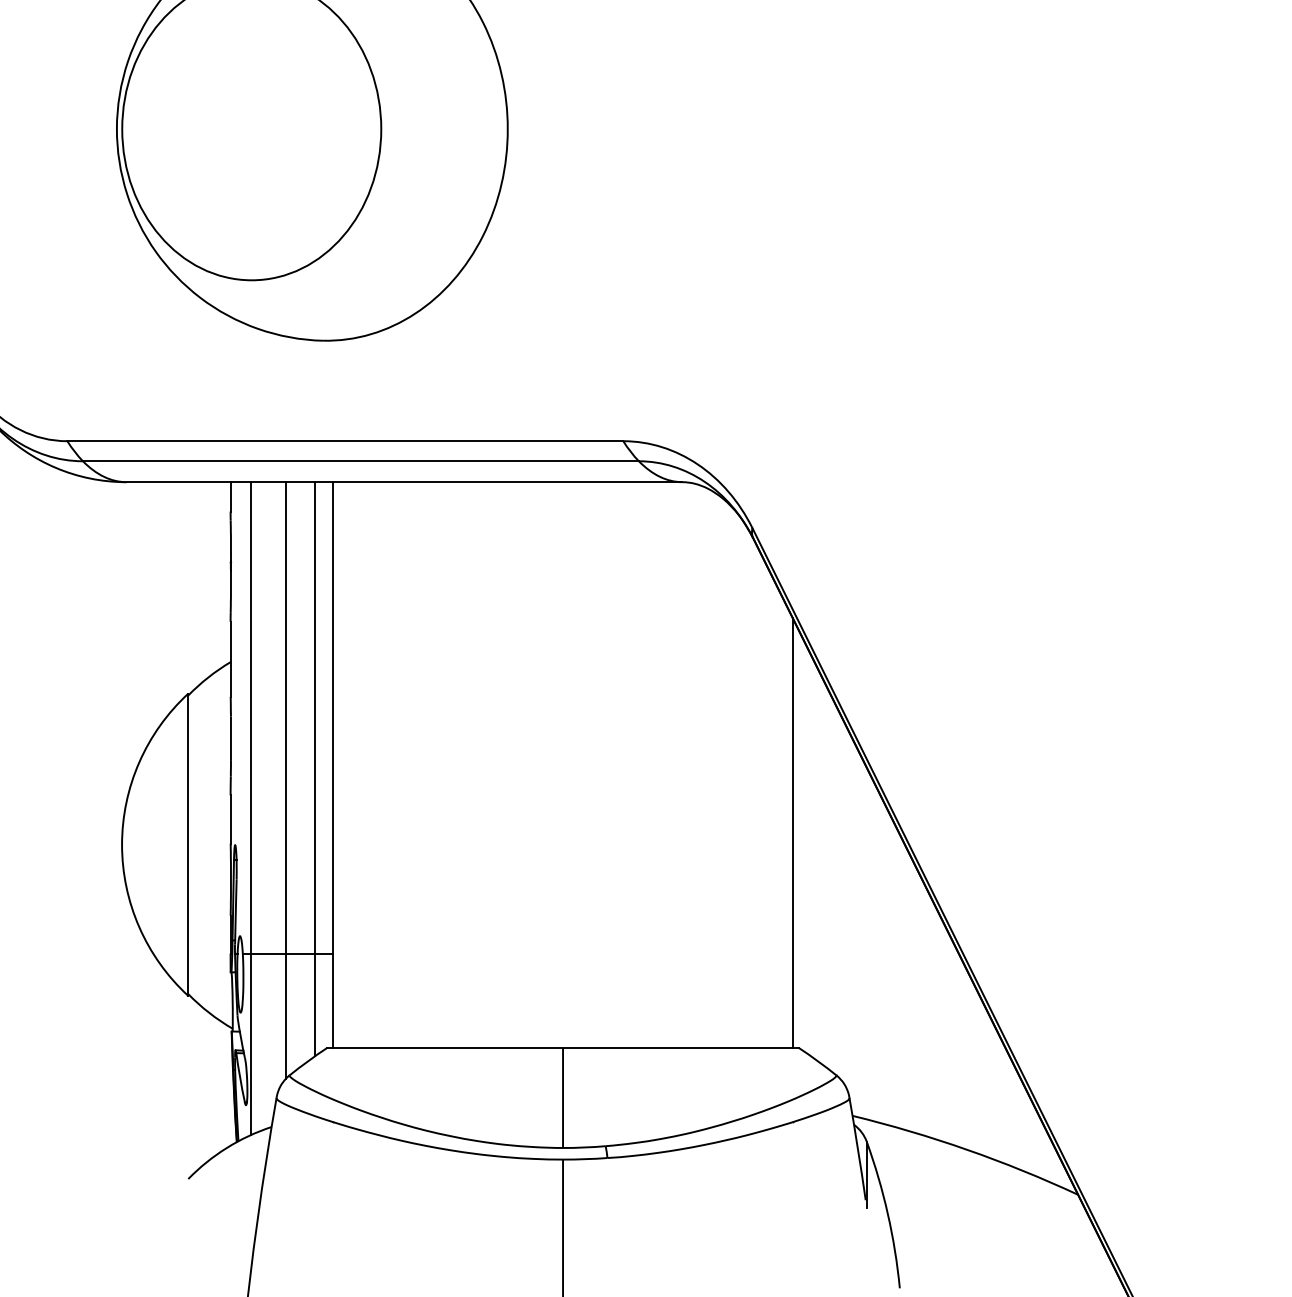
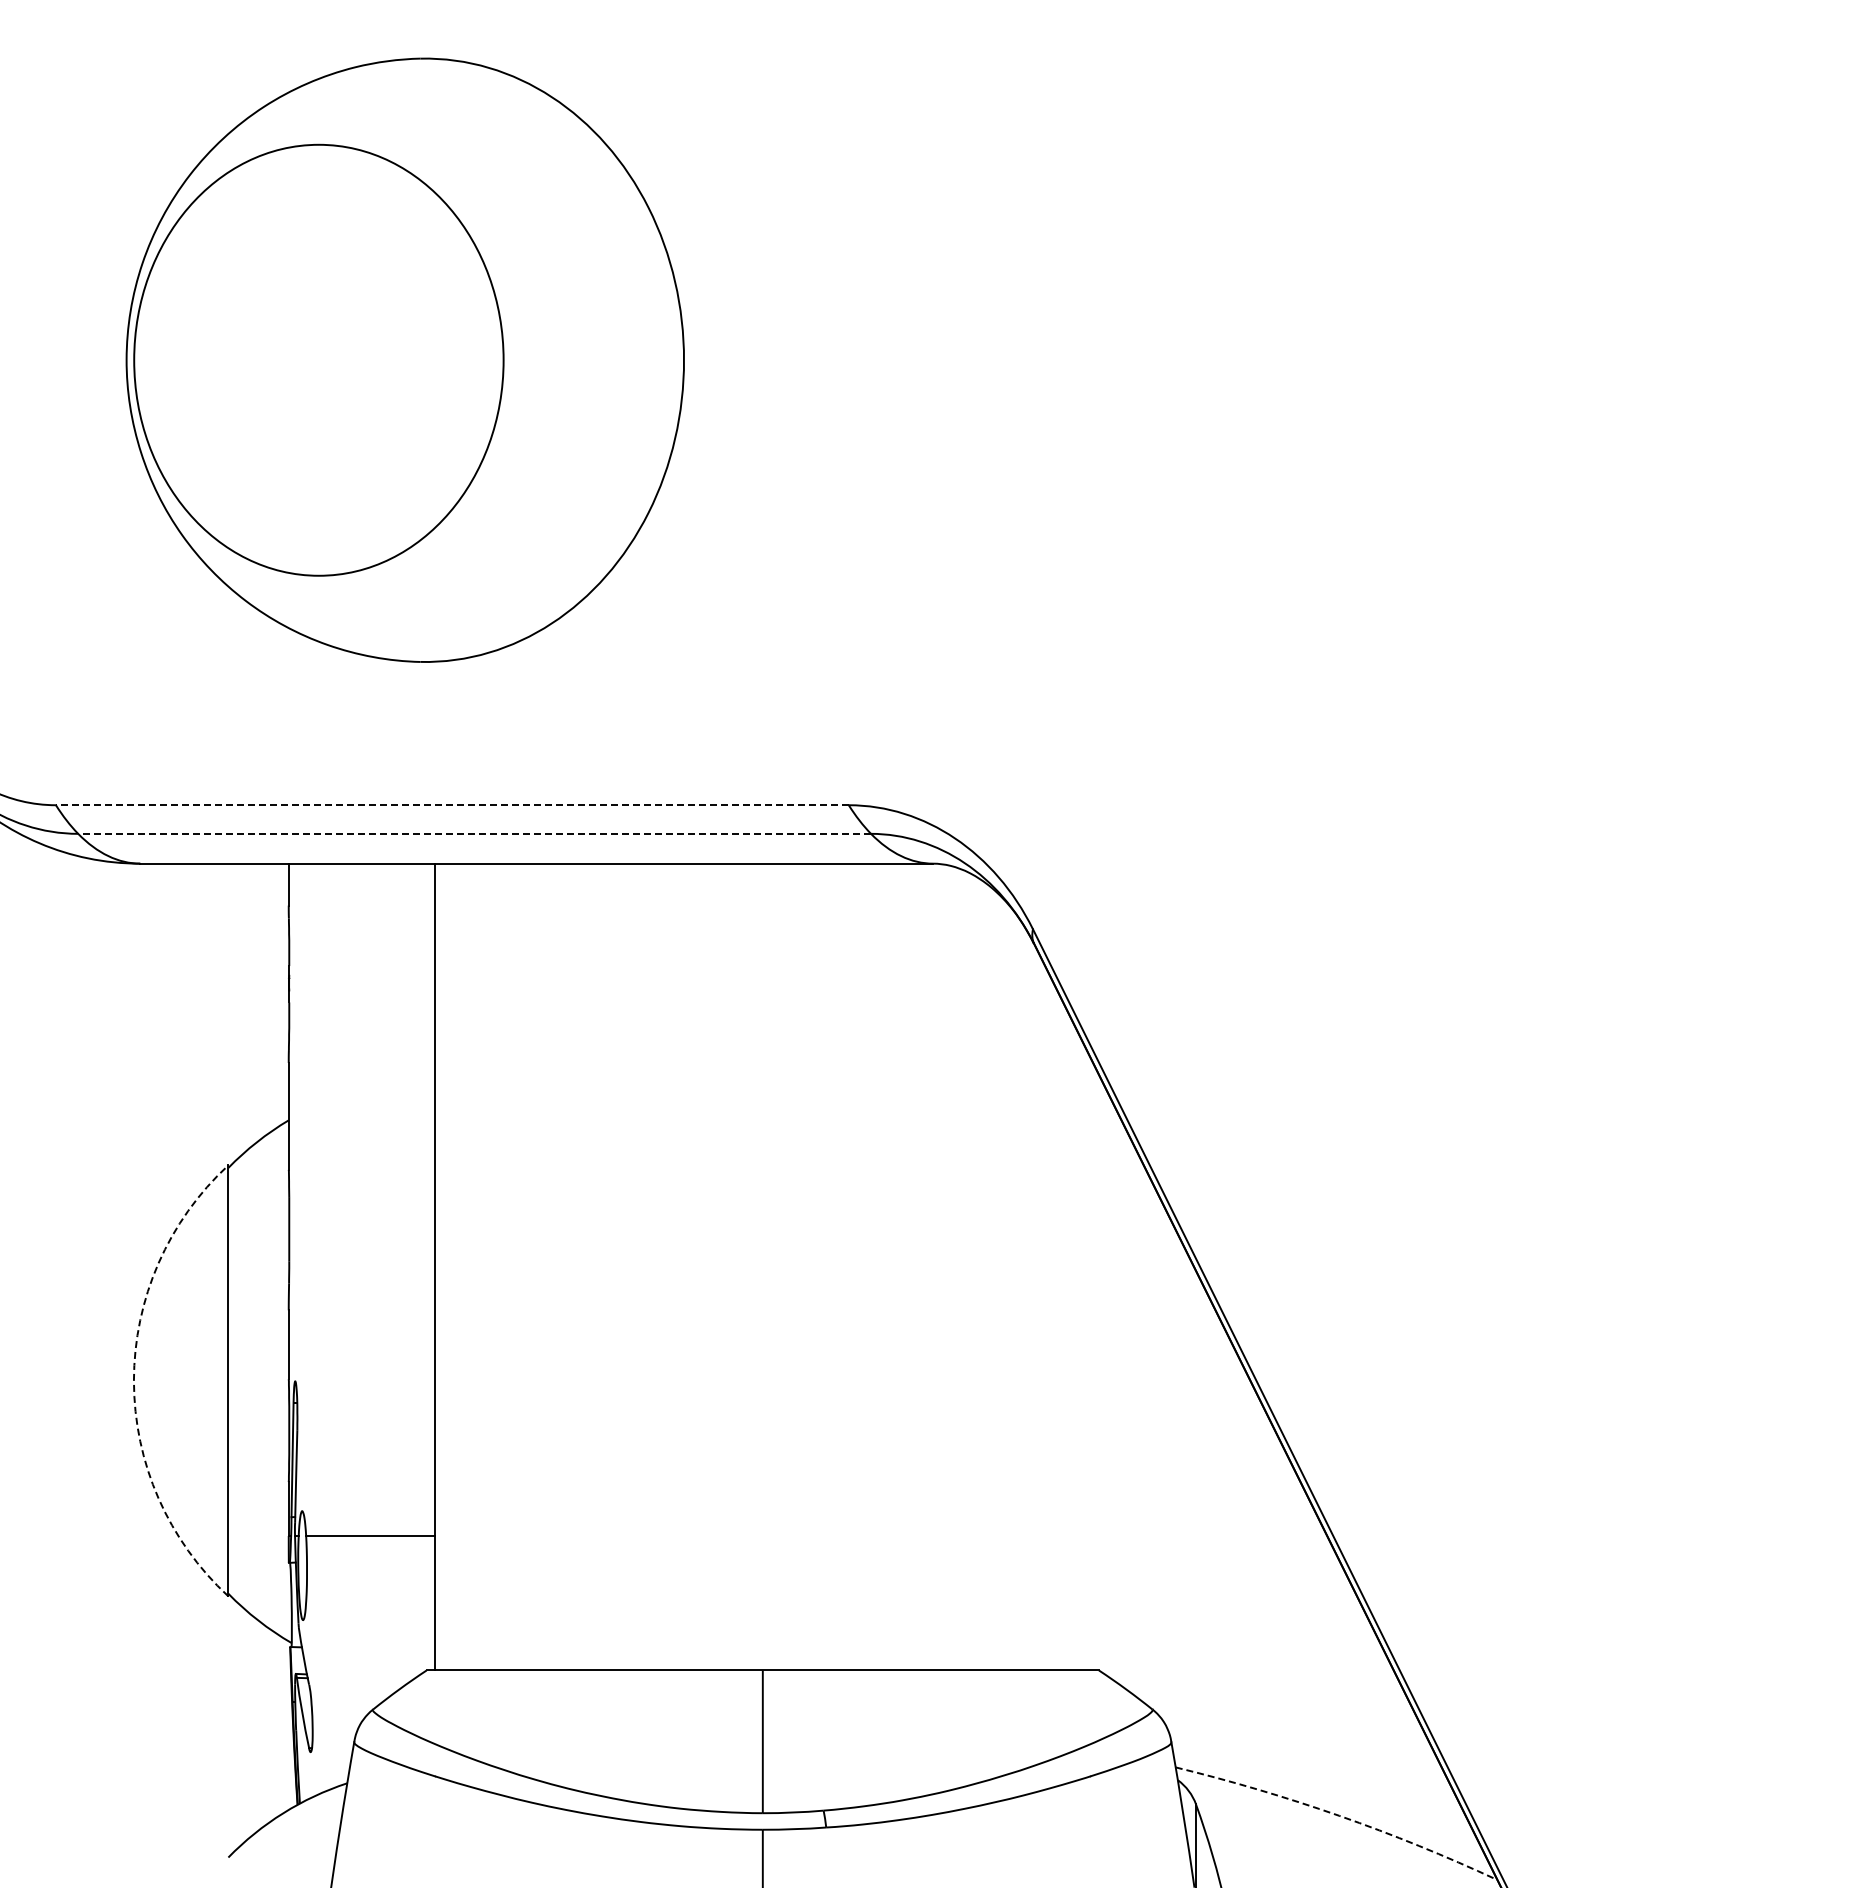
line: (344, 441) -> (451, 805), solid -> dashed
line: (360, 461) -> (474, 833), solid -> dashed
line: (315, 768) -> (409, 1272), removed
line: (285, 780) -> (367, 1288), removed
line: (250, 808) -> (317, 1328), removed
line: (792, 832) -> (1090, 1363), removed
arc: (121, 844) -> (133, 1380), solid -> dashed
arc: (967, 1149) -> (1339, 1815), solid -> dashed

